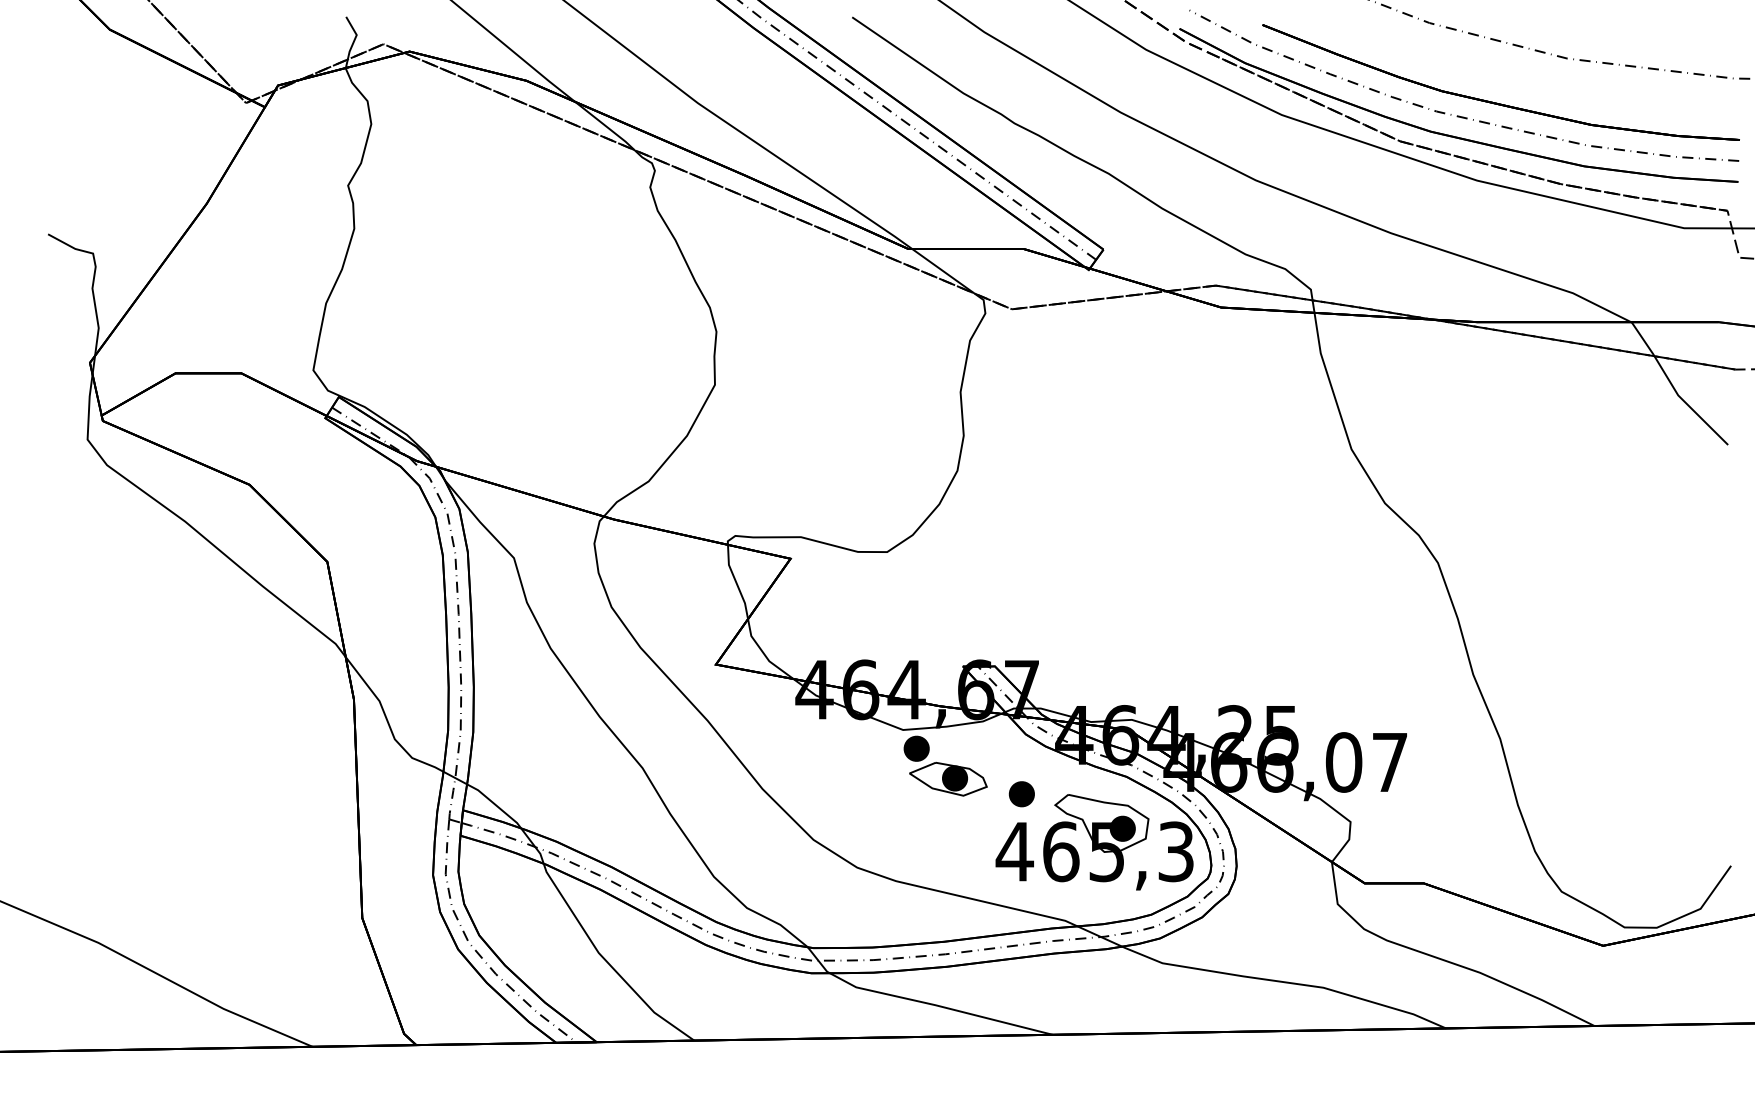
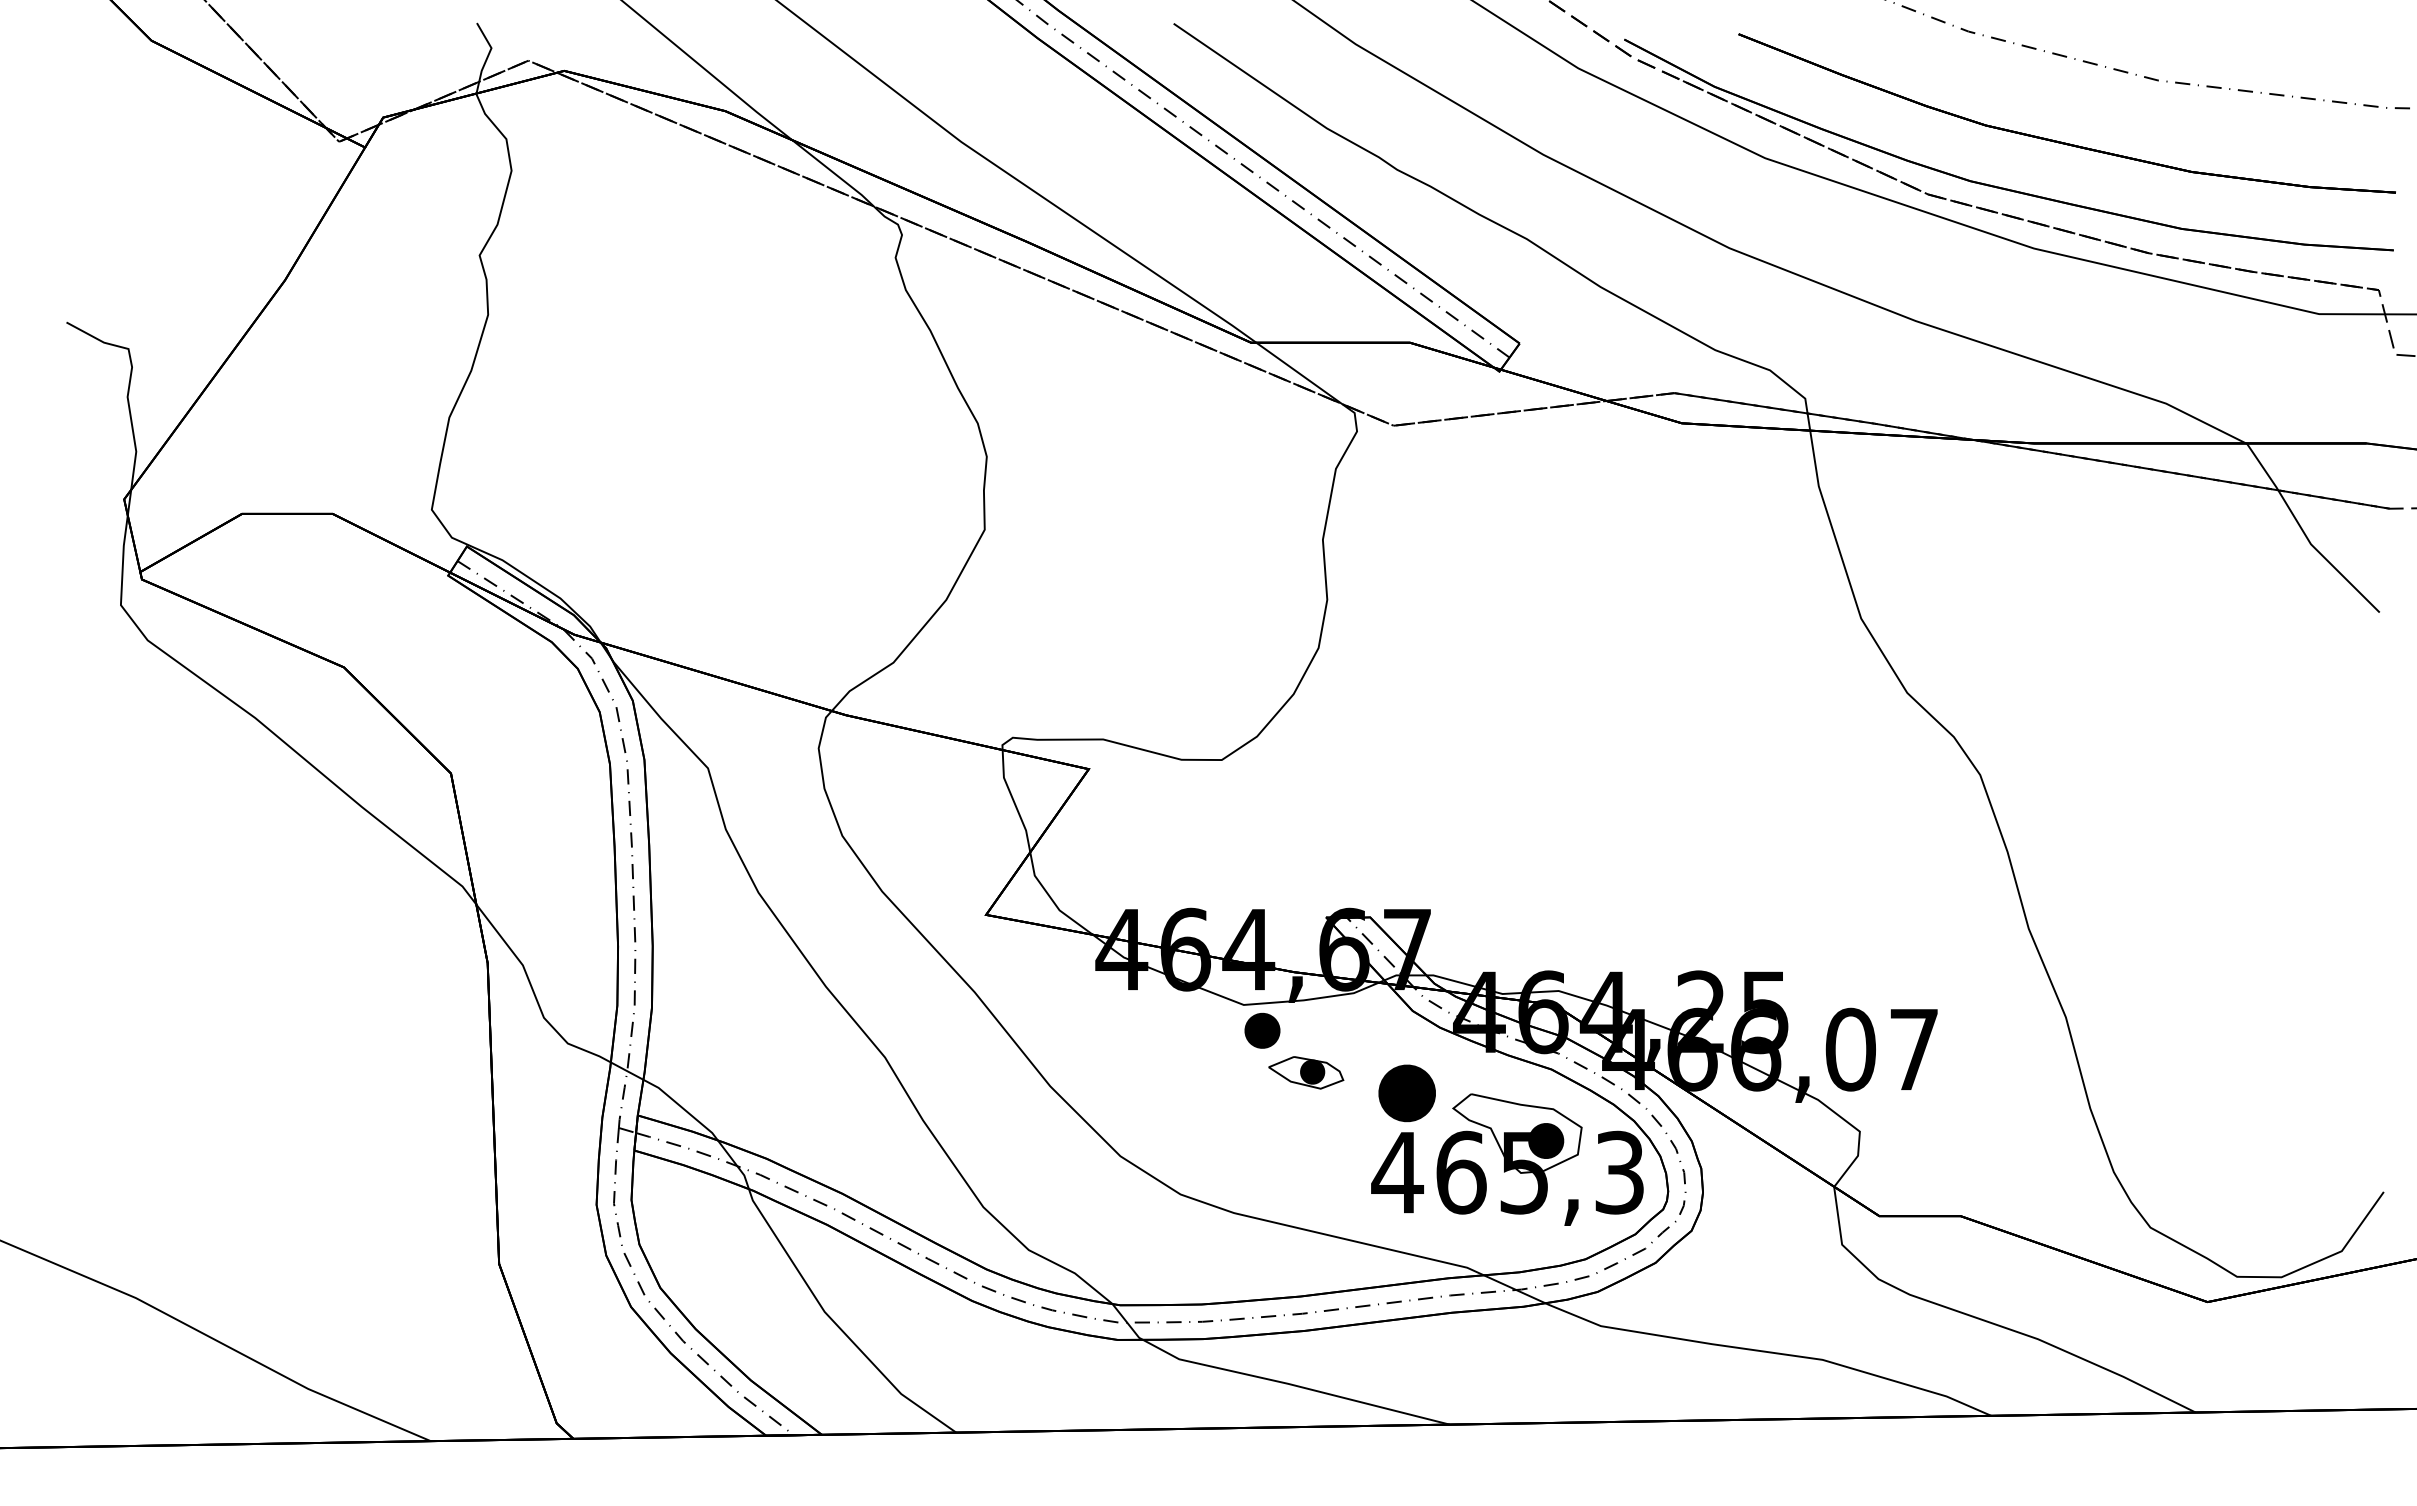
curve: (1459, 115) -> (2010, 159), removed
part: (948, 779) -> (1306, 1072), size x0.7
part: (1022, 794) -> (1407, 1093), size x1.6

